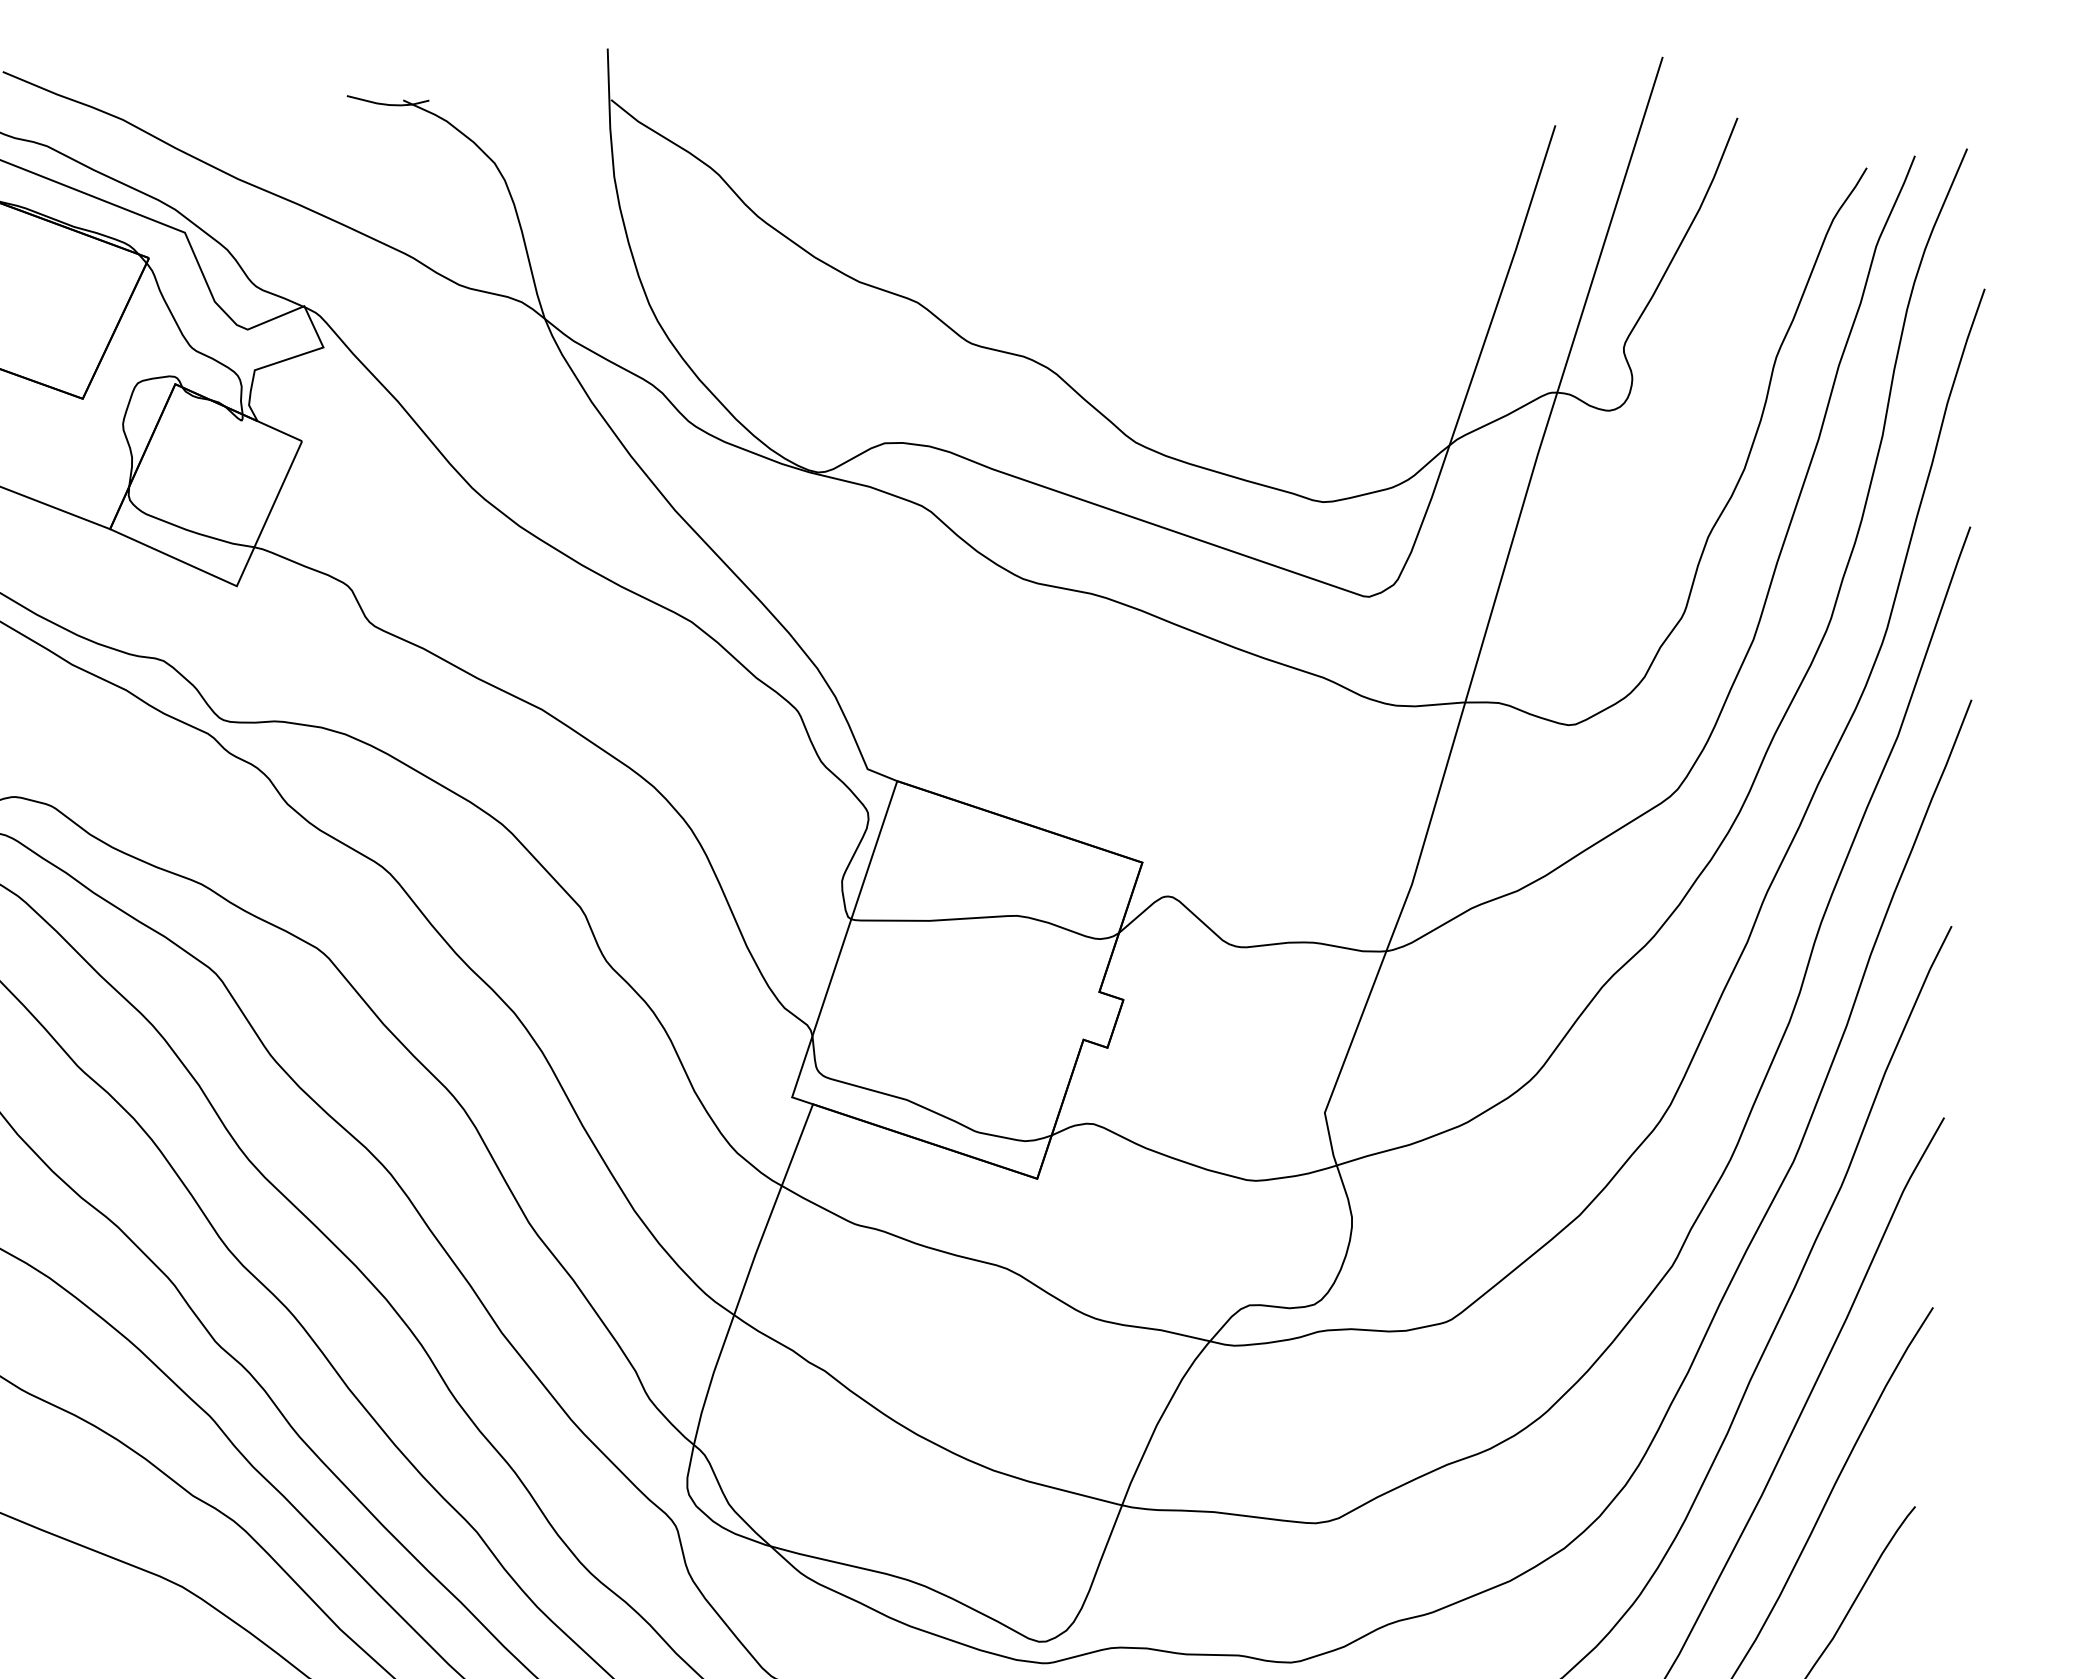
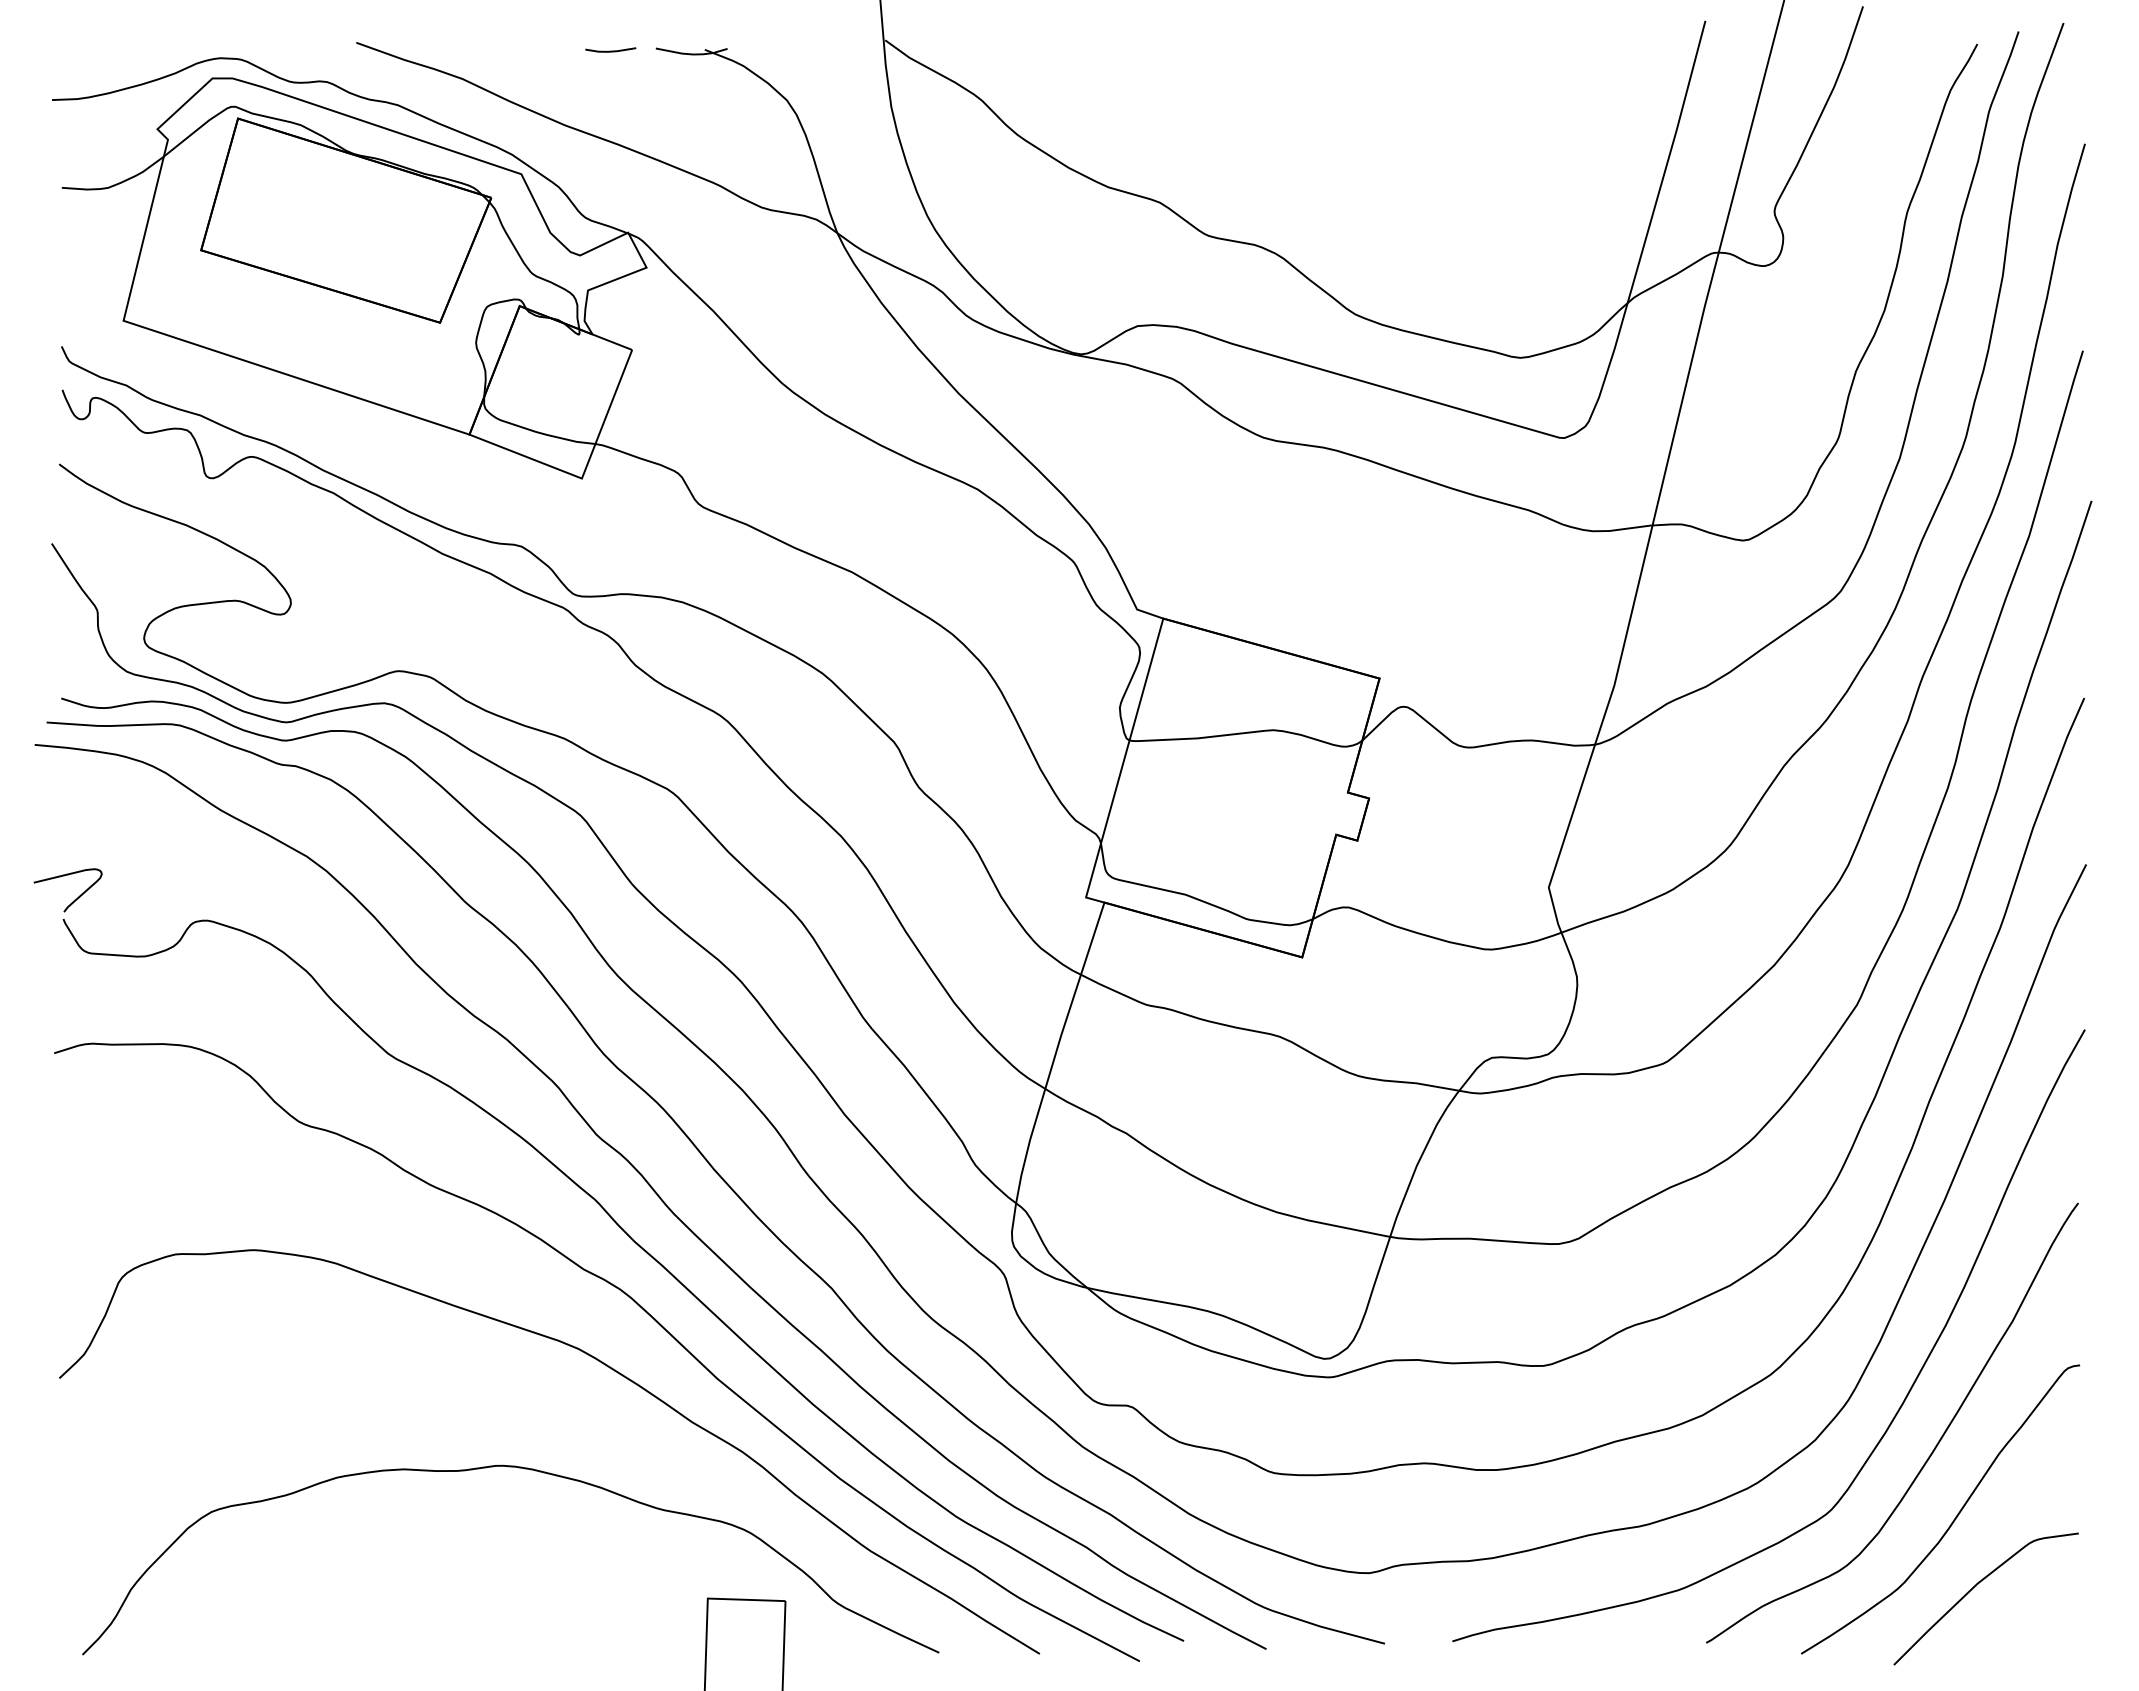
line: (294, 95) -> (610, 50), added

